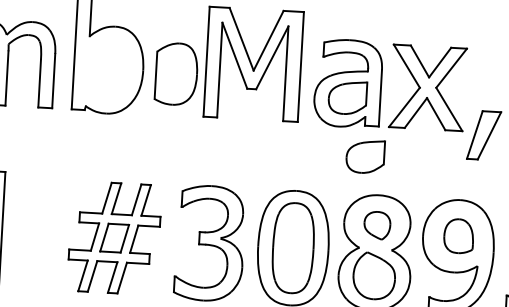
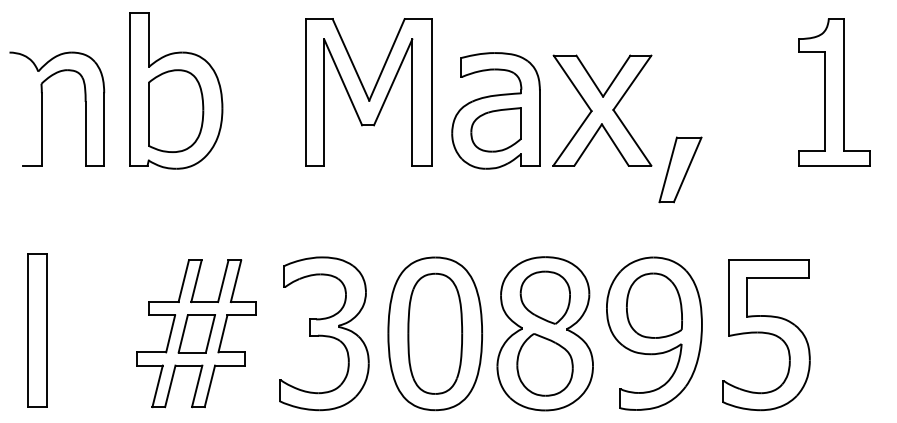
part: (176, 73) -> (176, 110), moved
part: (364, 156) -> (523, 206), removed
part: (376, 225) -> (544, 297), size x1.43
part: (458, 236) -> (654, 305), size x1.43

